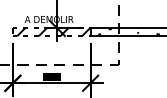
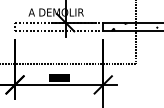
hatch: (53, 32) -> (61, 27), removed

